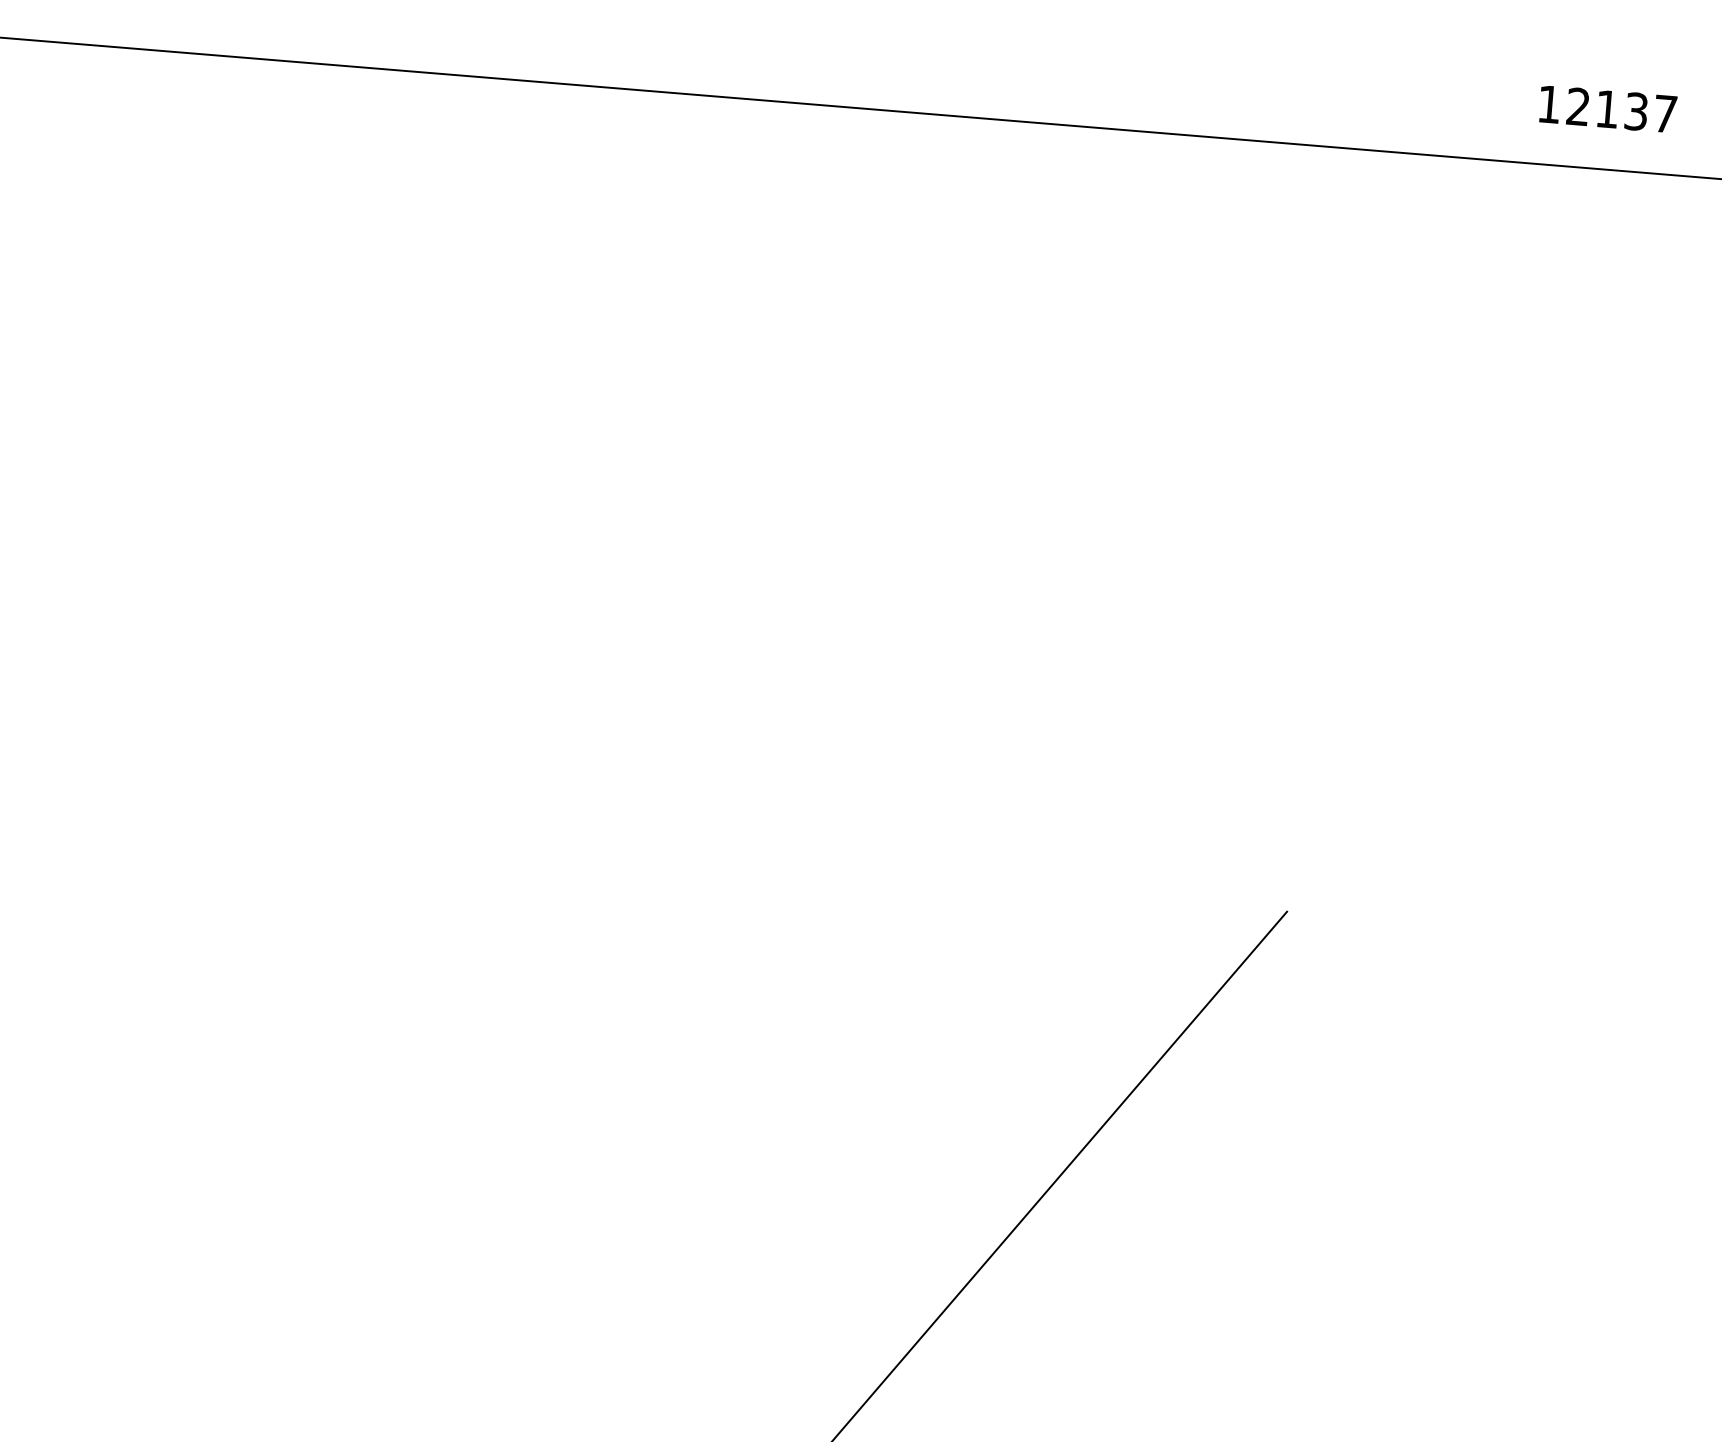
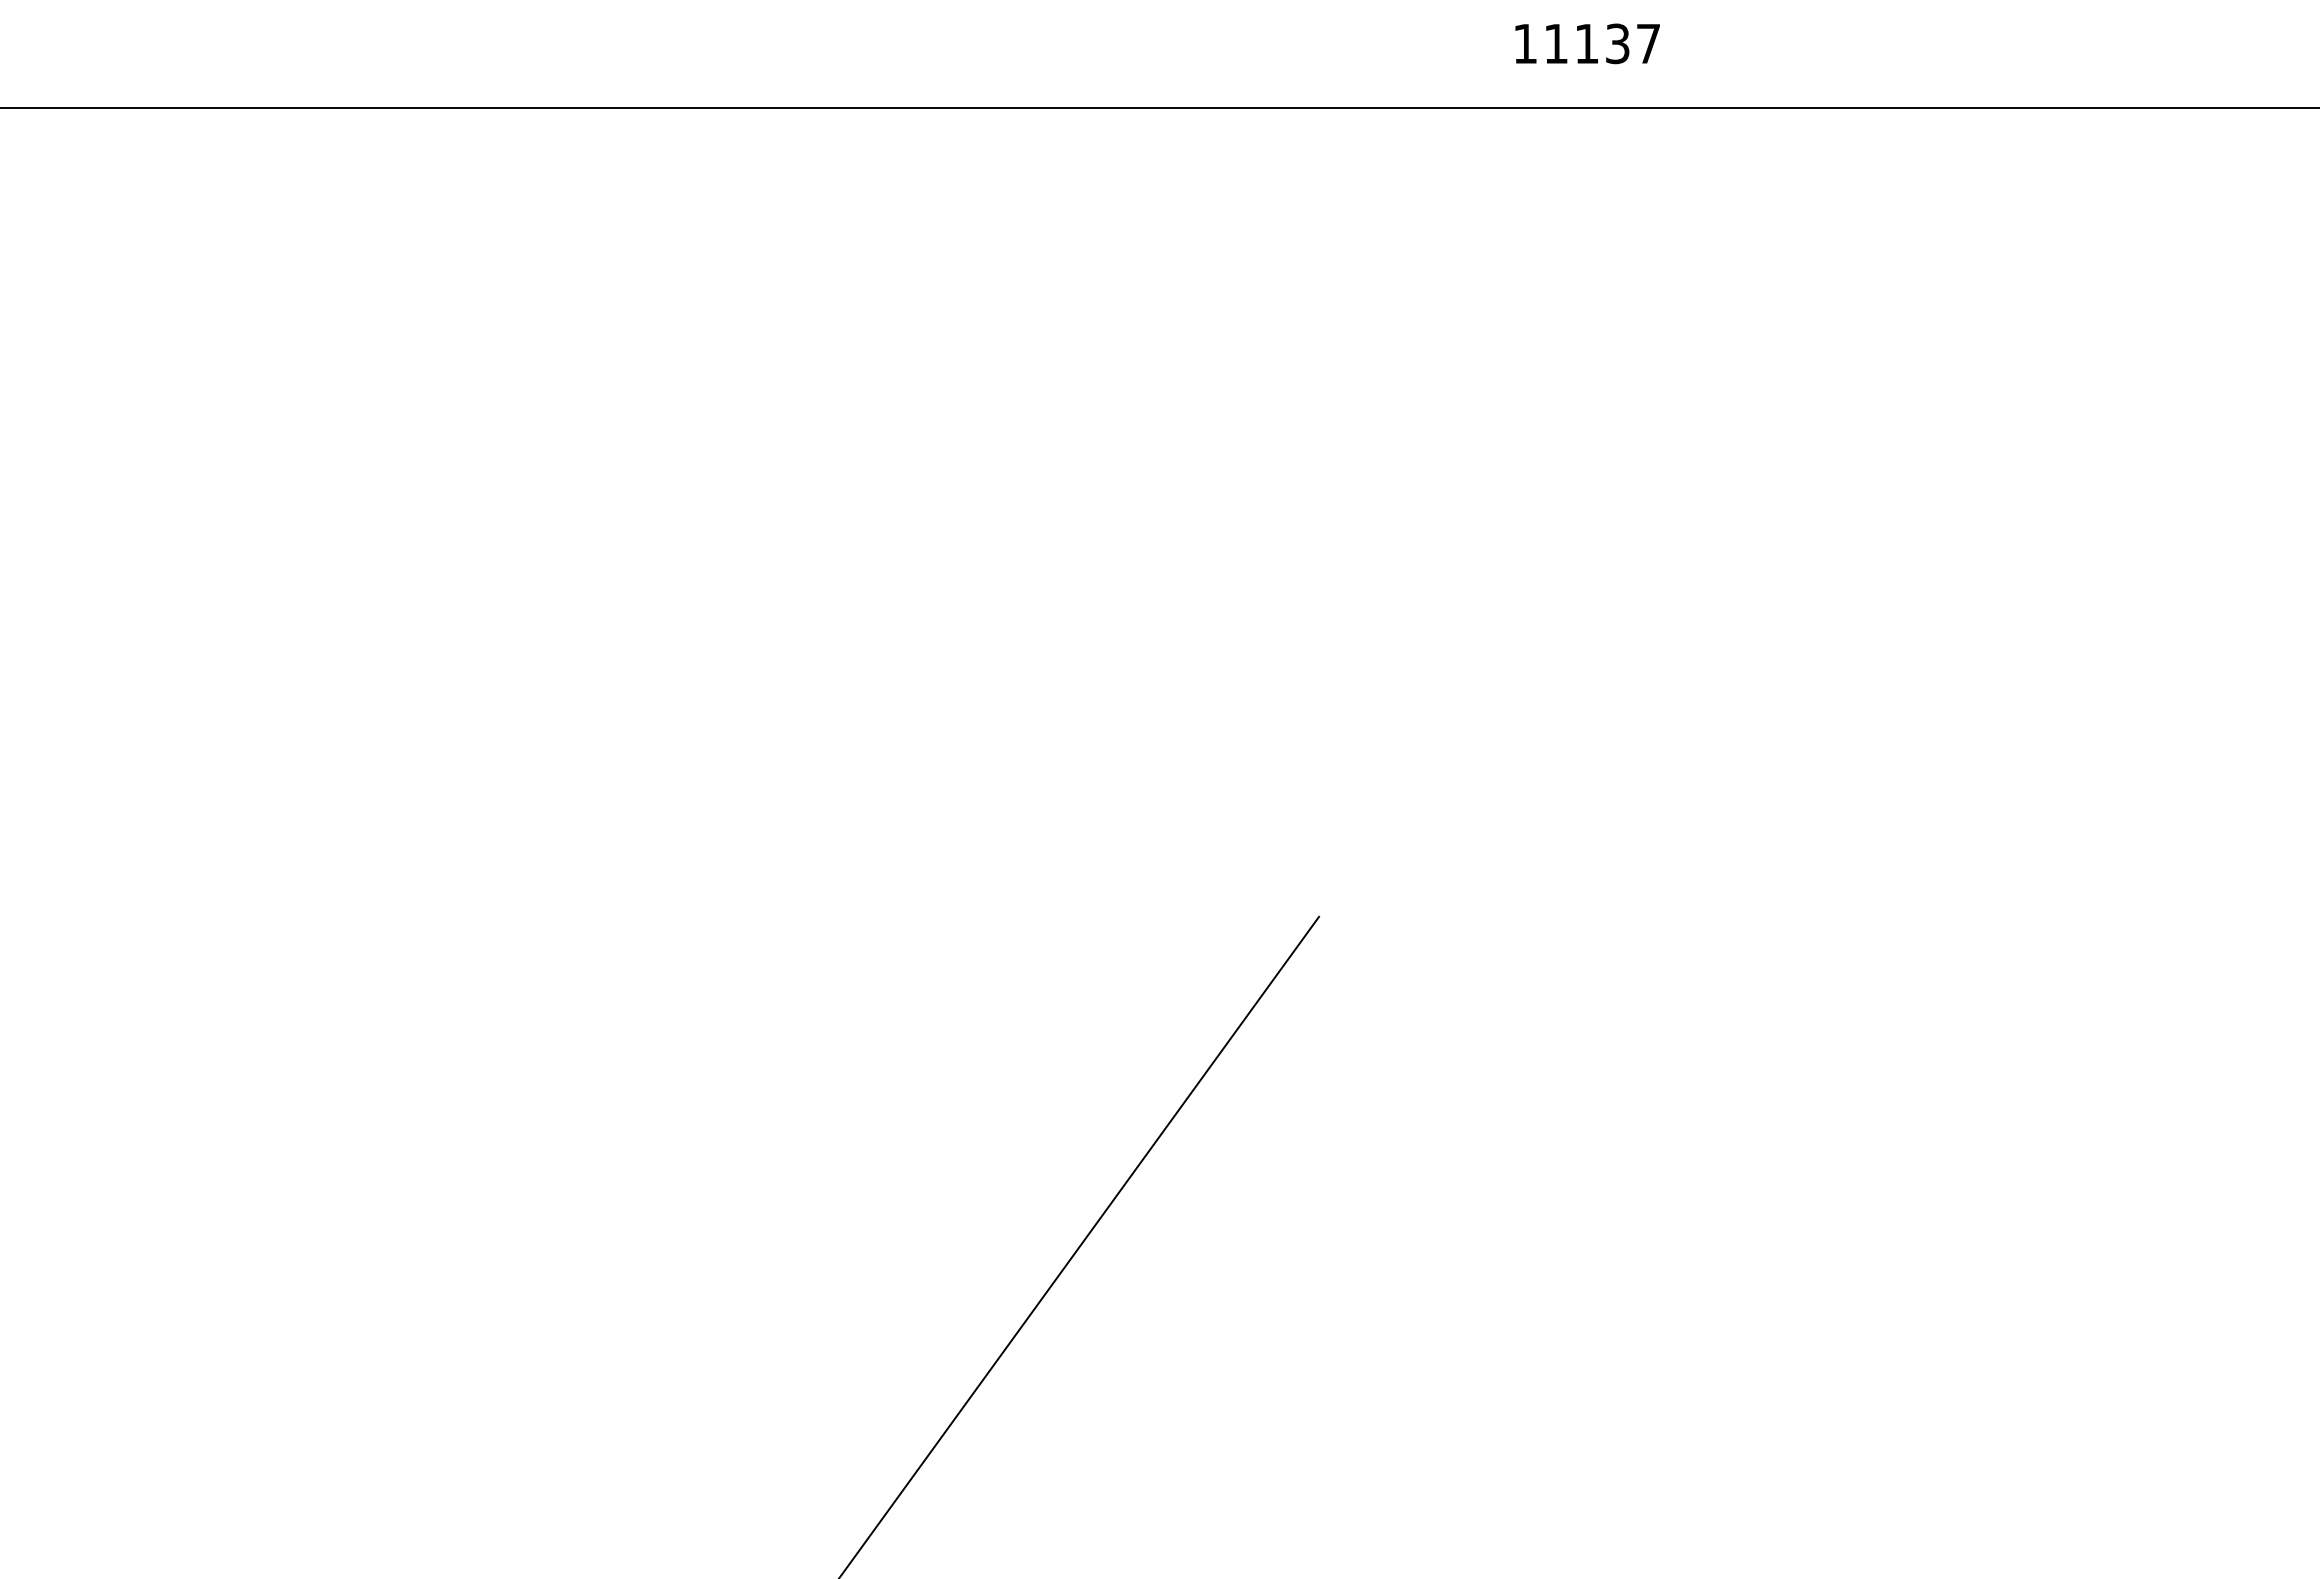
text: (1577, 106) -> (1555, 43), 12137 -> 11137

